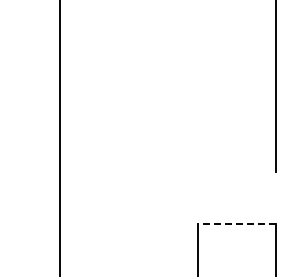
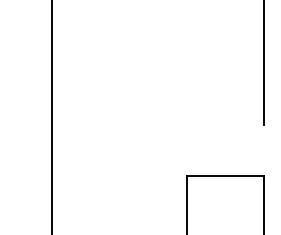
line: (236, 224) -> (225, 176), dashed -> solid

